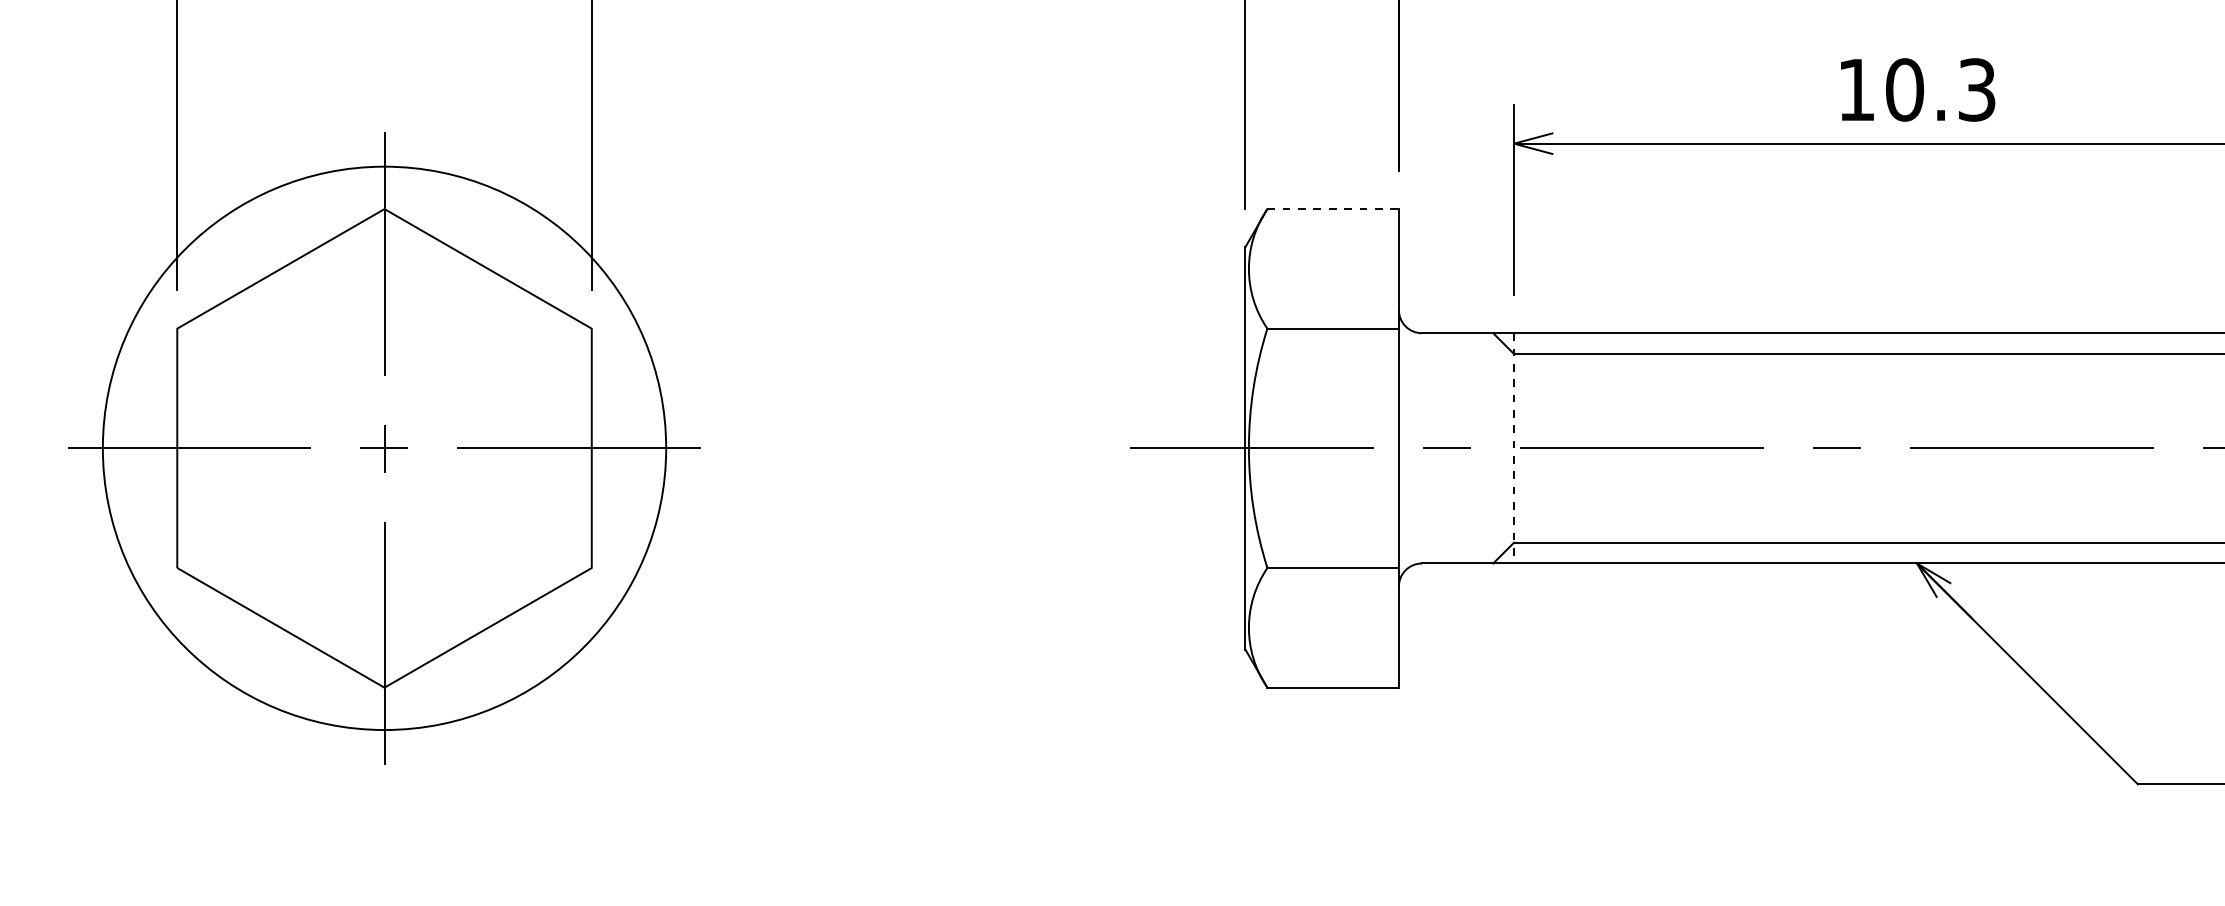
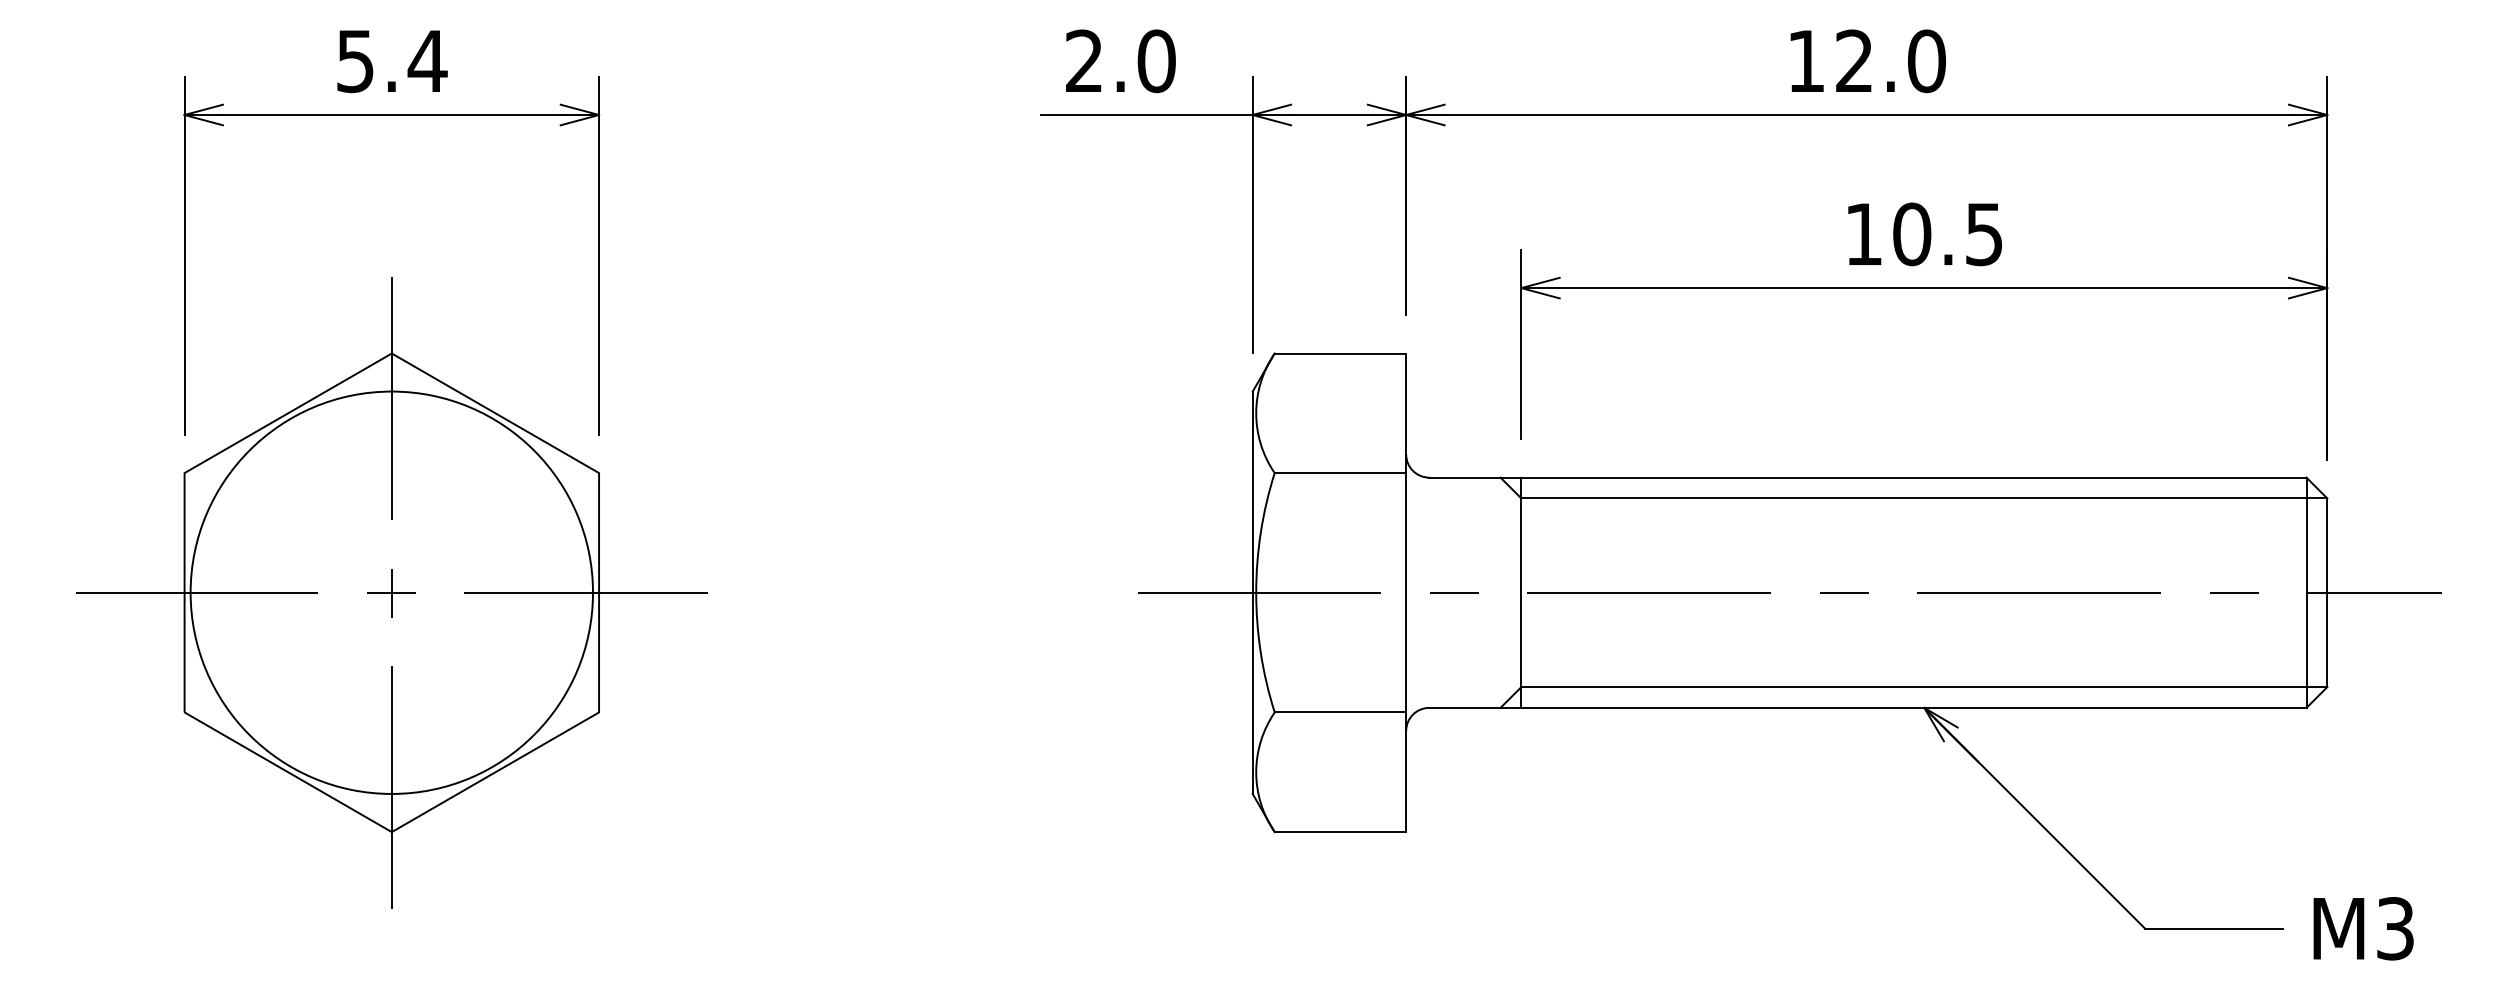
text: (1977, 89) -> (1984, 233), 10.3 -> 10.5
line: (1333, 209) -> (1340, 353), dashed -> solid
circle: (384, 448) -> (391, 592), size x0.71
line: (1514, 449) -> (1521, 593), dashed -> solid

